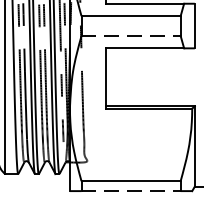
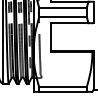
line: (130, 36) -> (62, 17), dashed -> solid
line: (130, 190) -> (62, 91), dashed -> solid

